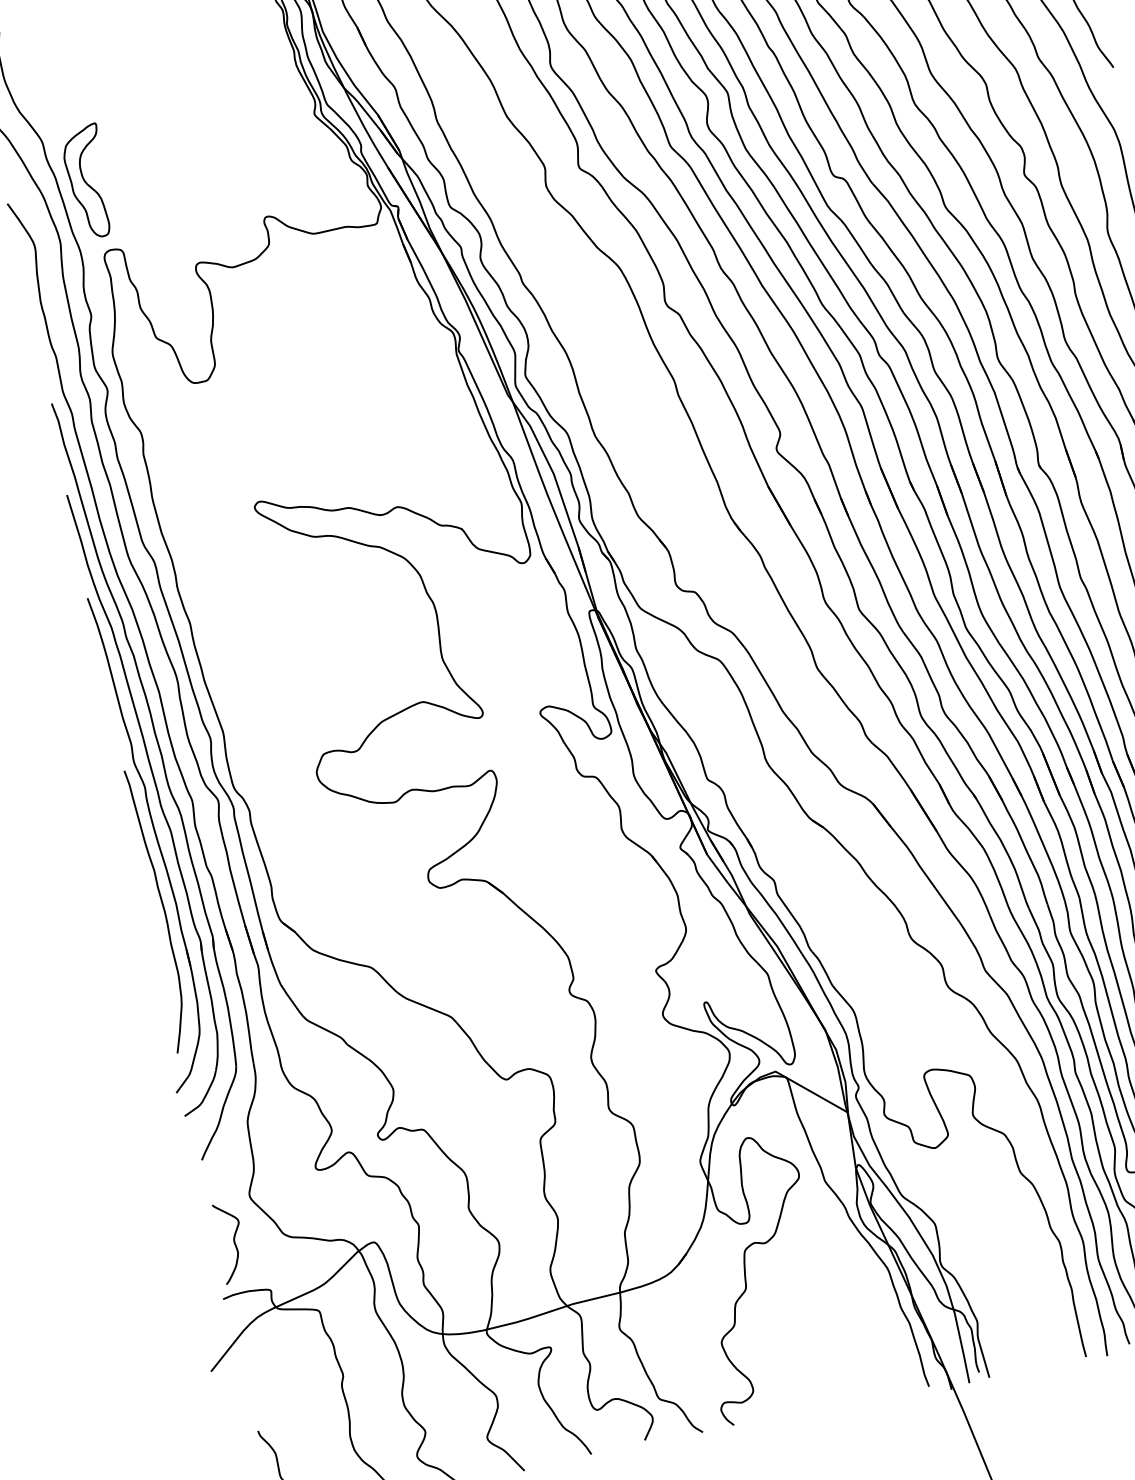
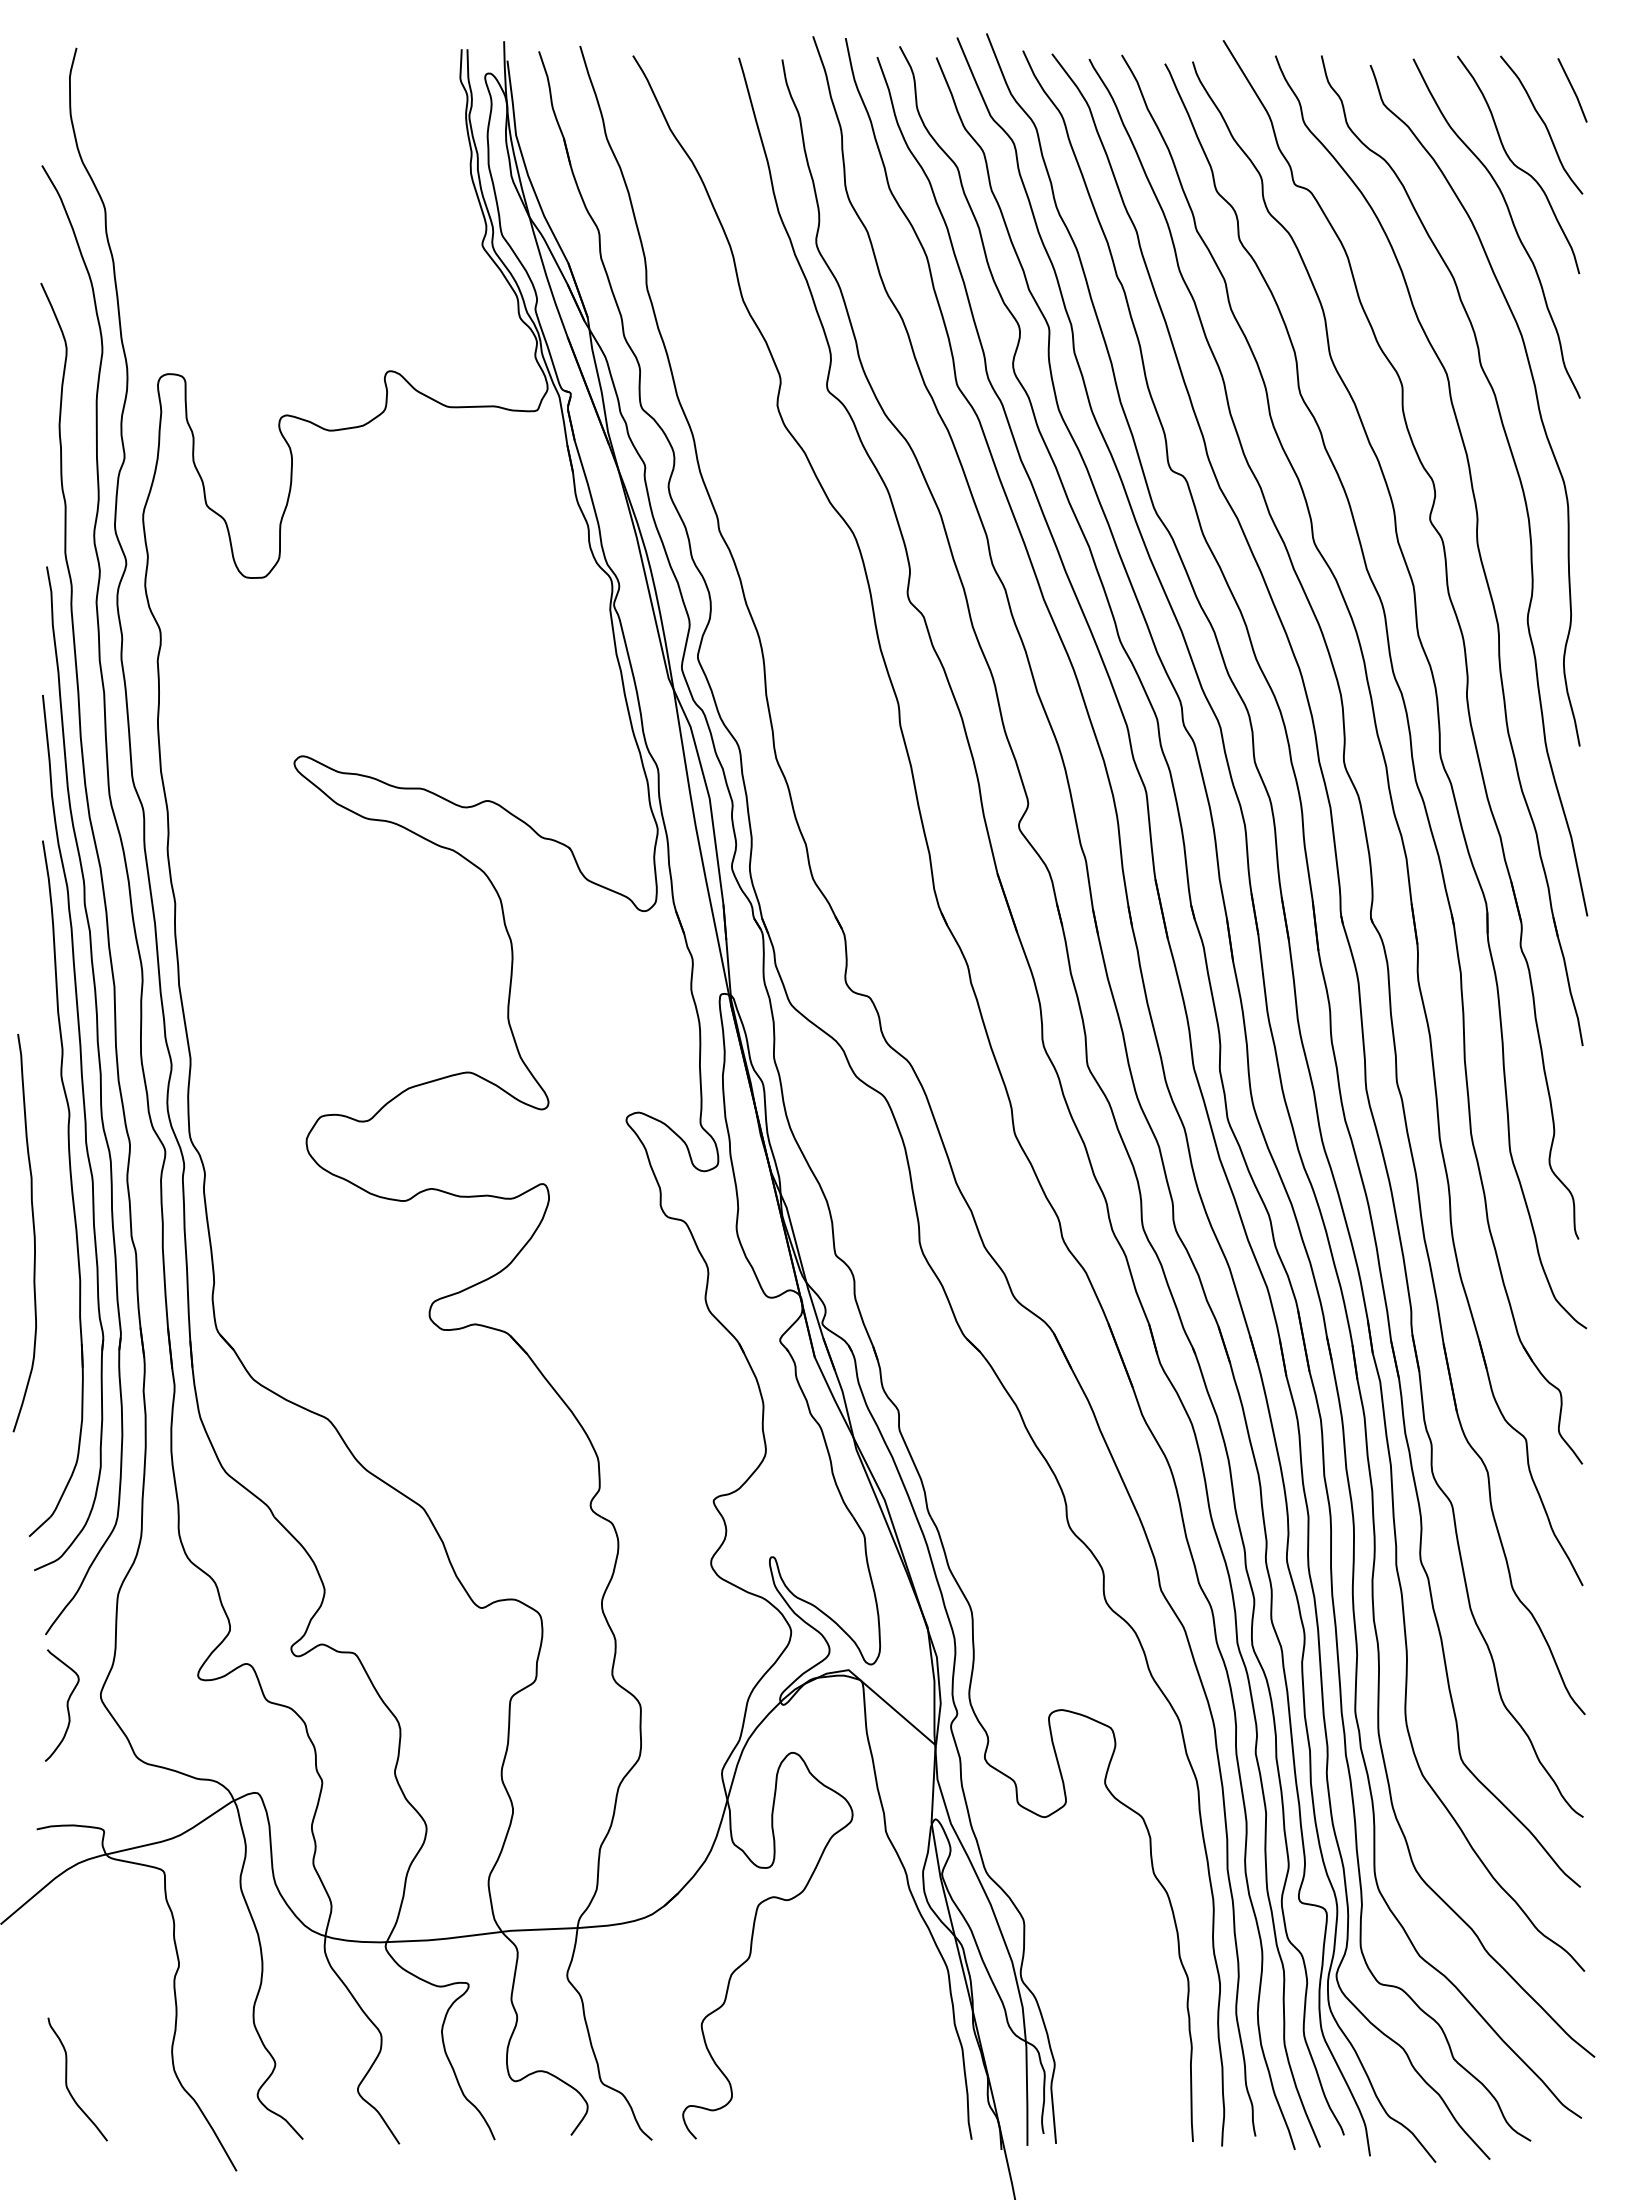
part: (88, 182) -> (156, 275), removed
curve: (163, 909) -> (33, 1233), moved
curve: (233, 1242) -> (66, 1705), moved

